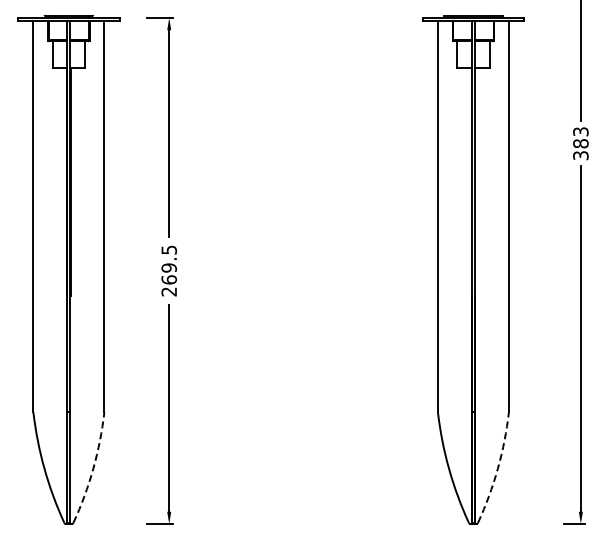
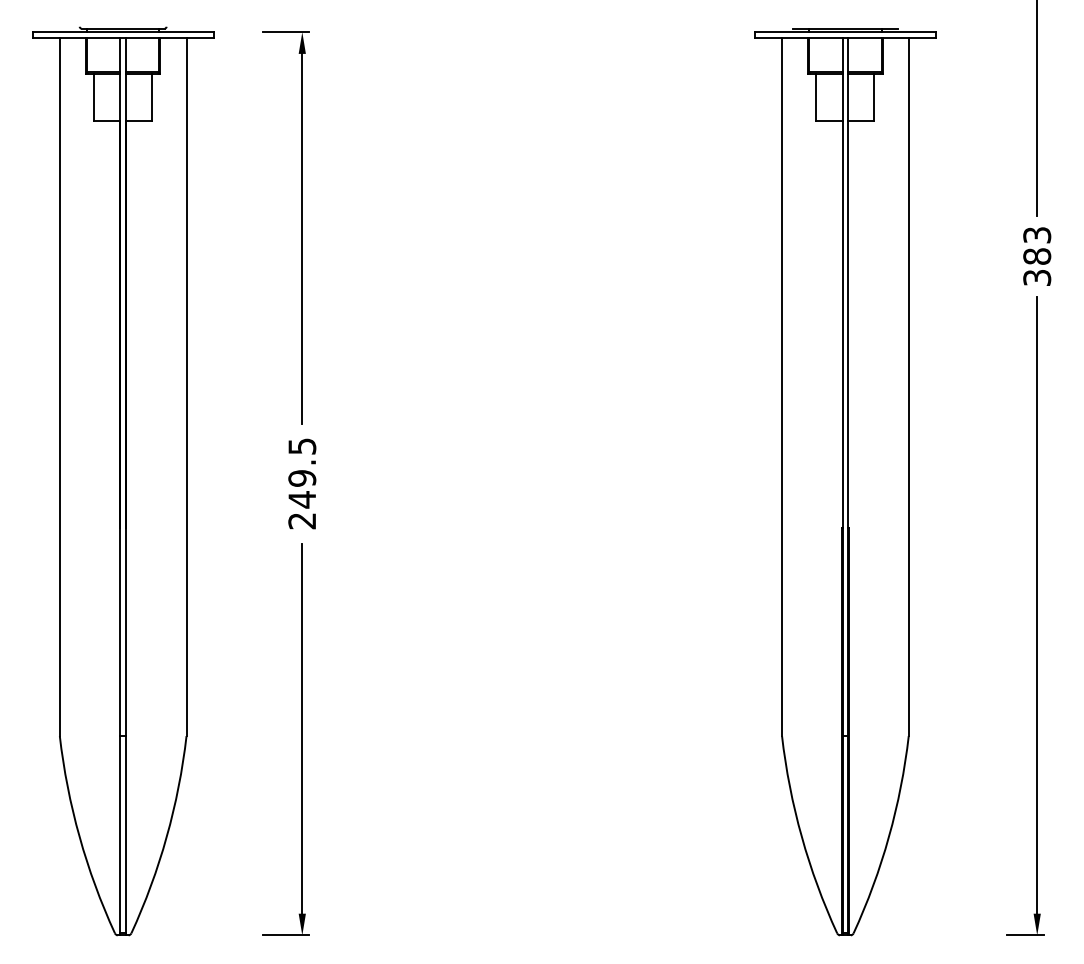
text: (169, 279) -> (302, 498), 269.5 -> 249.5
arc: (93, 468) -> (167, 836), dashed -> solid
arc: (497, 468) -> (888, 836), dashed -> solid

